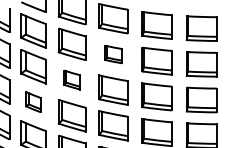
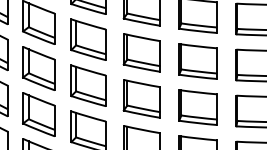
part: (113, 54) -> (141, 52), size x1.67
part: (71, 79) -> (87, 85), size x1.67
part: (33, 101) -> (38, 113), size x1.67

